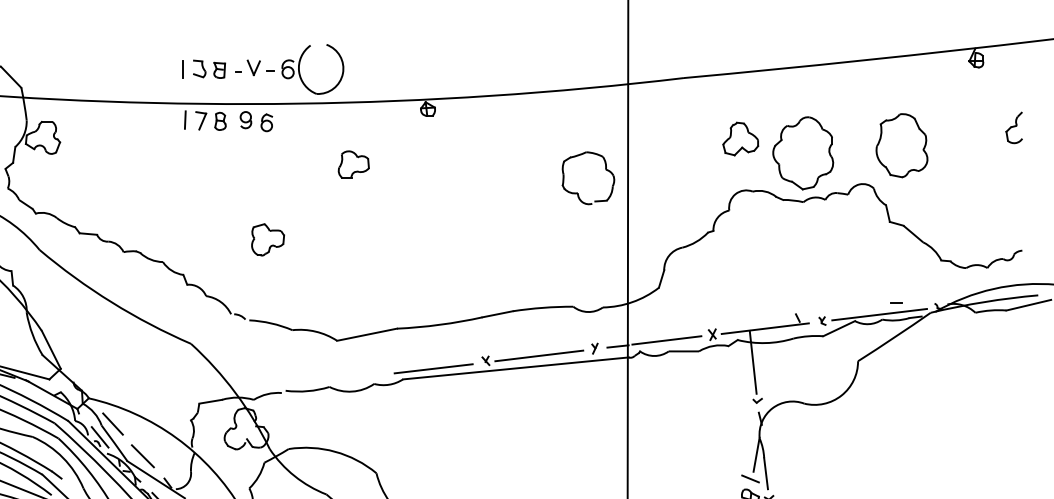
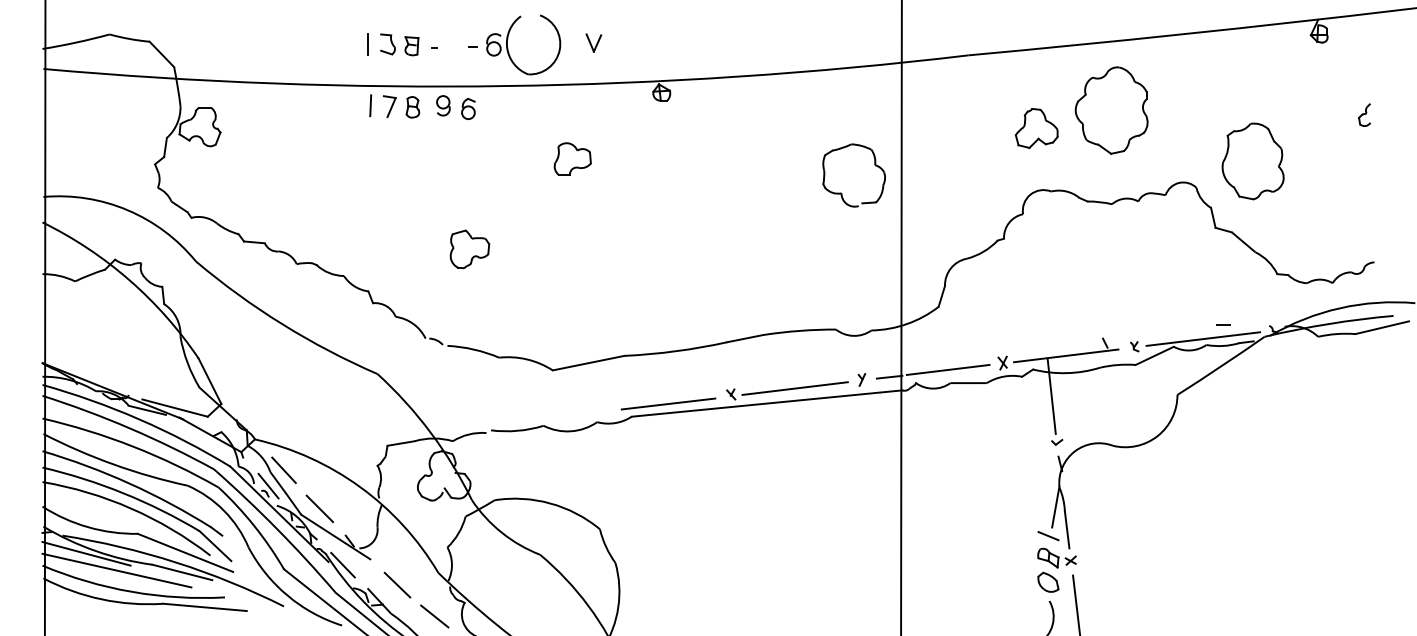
part: (253, 67) -> (593, 42), moved
part: (1014, 127) -> (1364, 114), size x0.6
part: (901, 145) -> (1252, 161), moved
part: (803, 153) -> (1111, 110), moved

